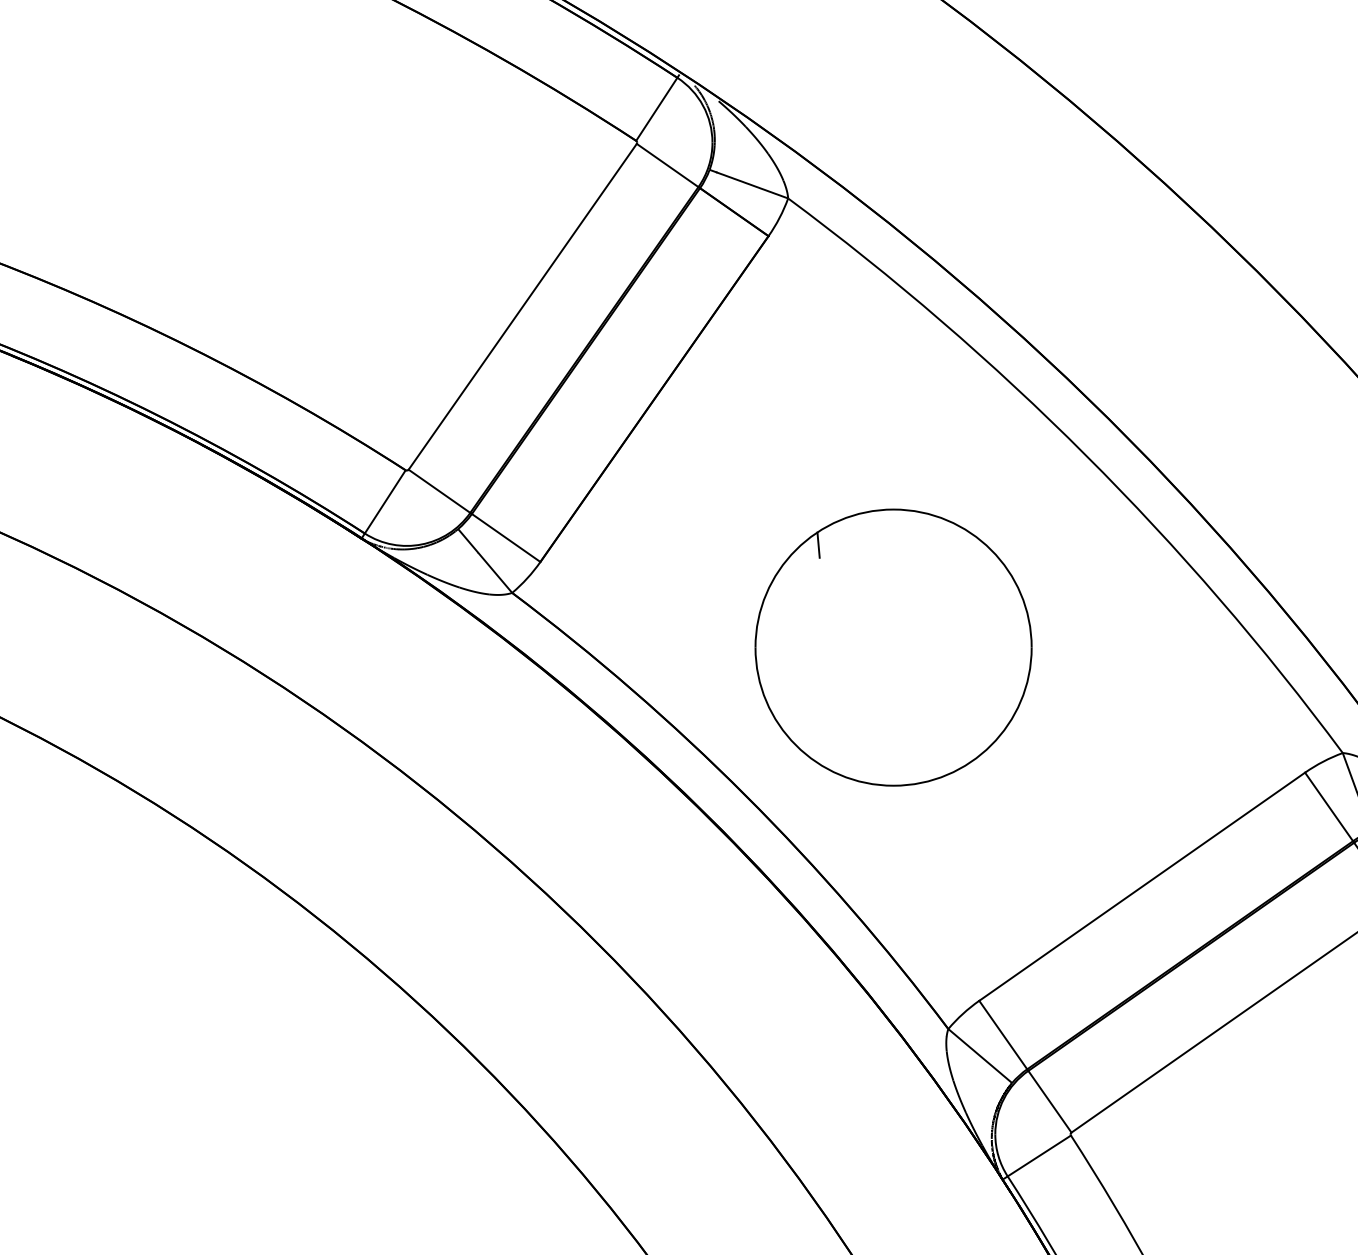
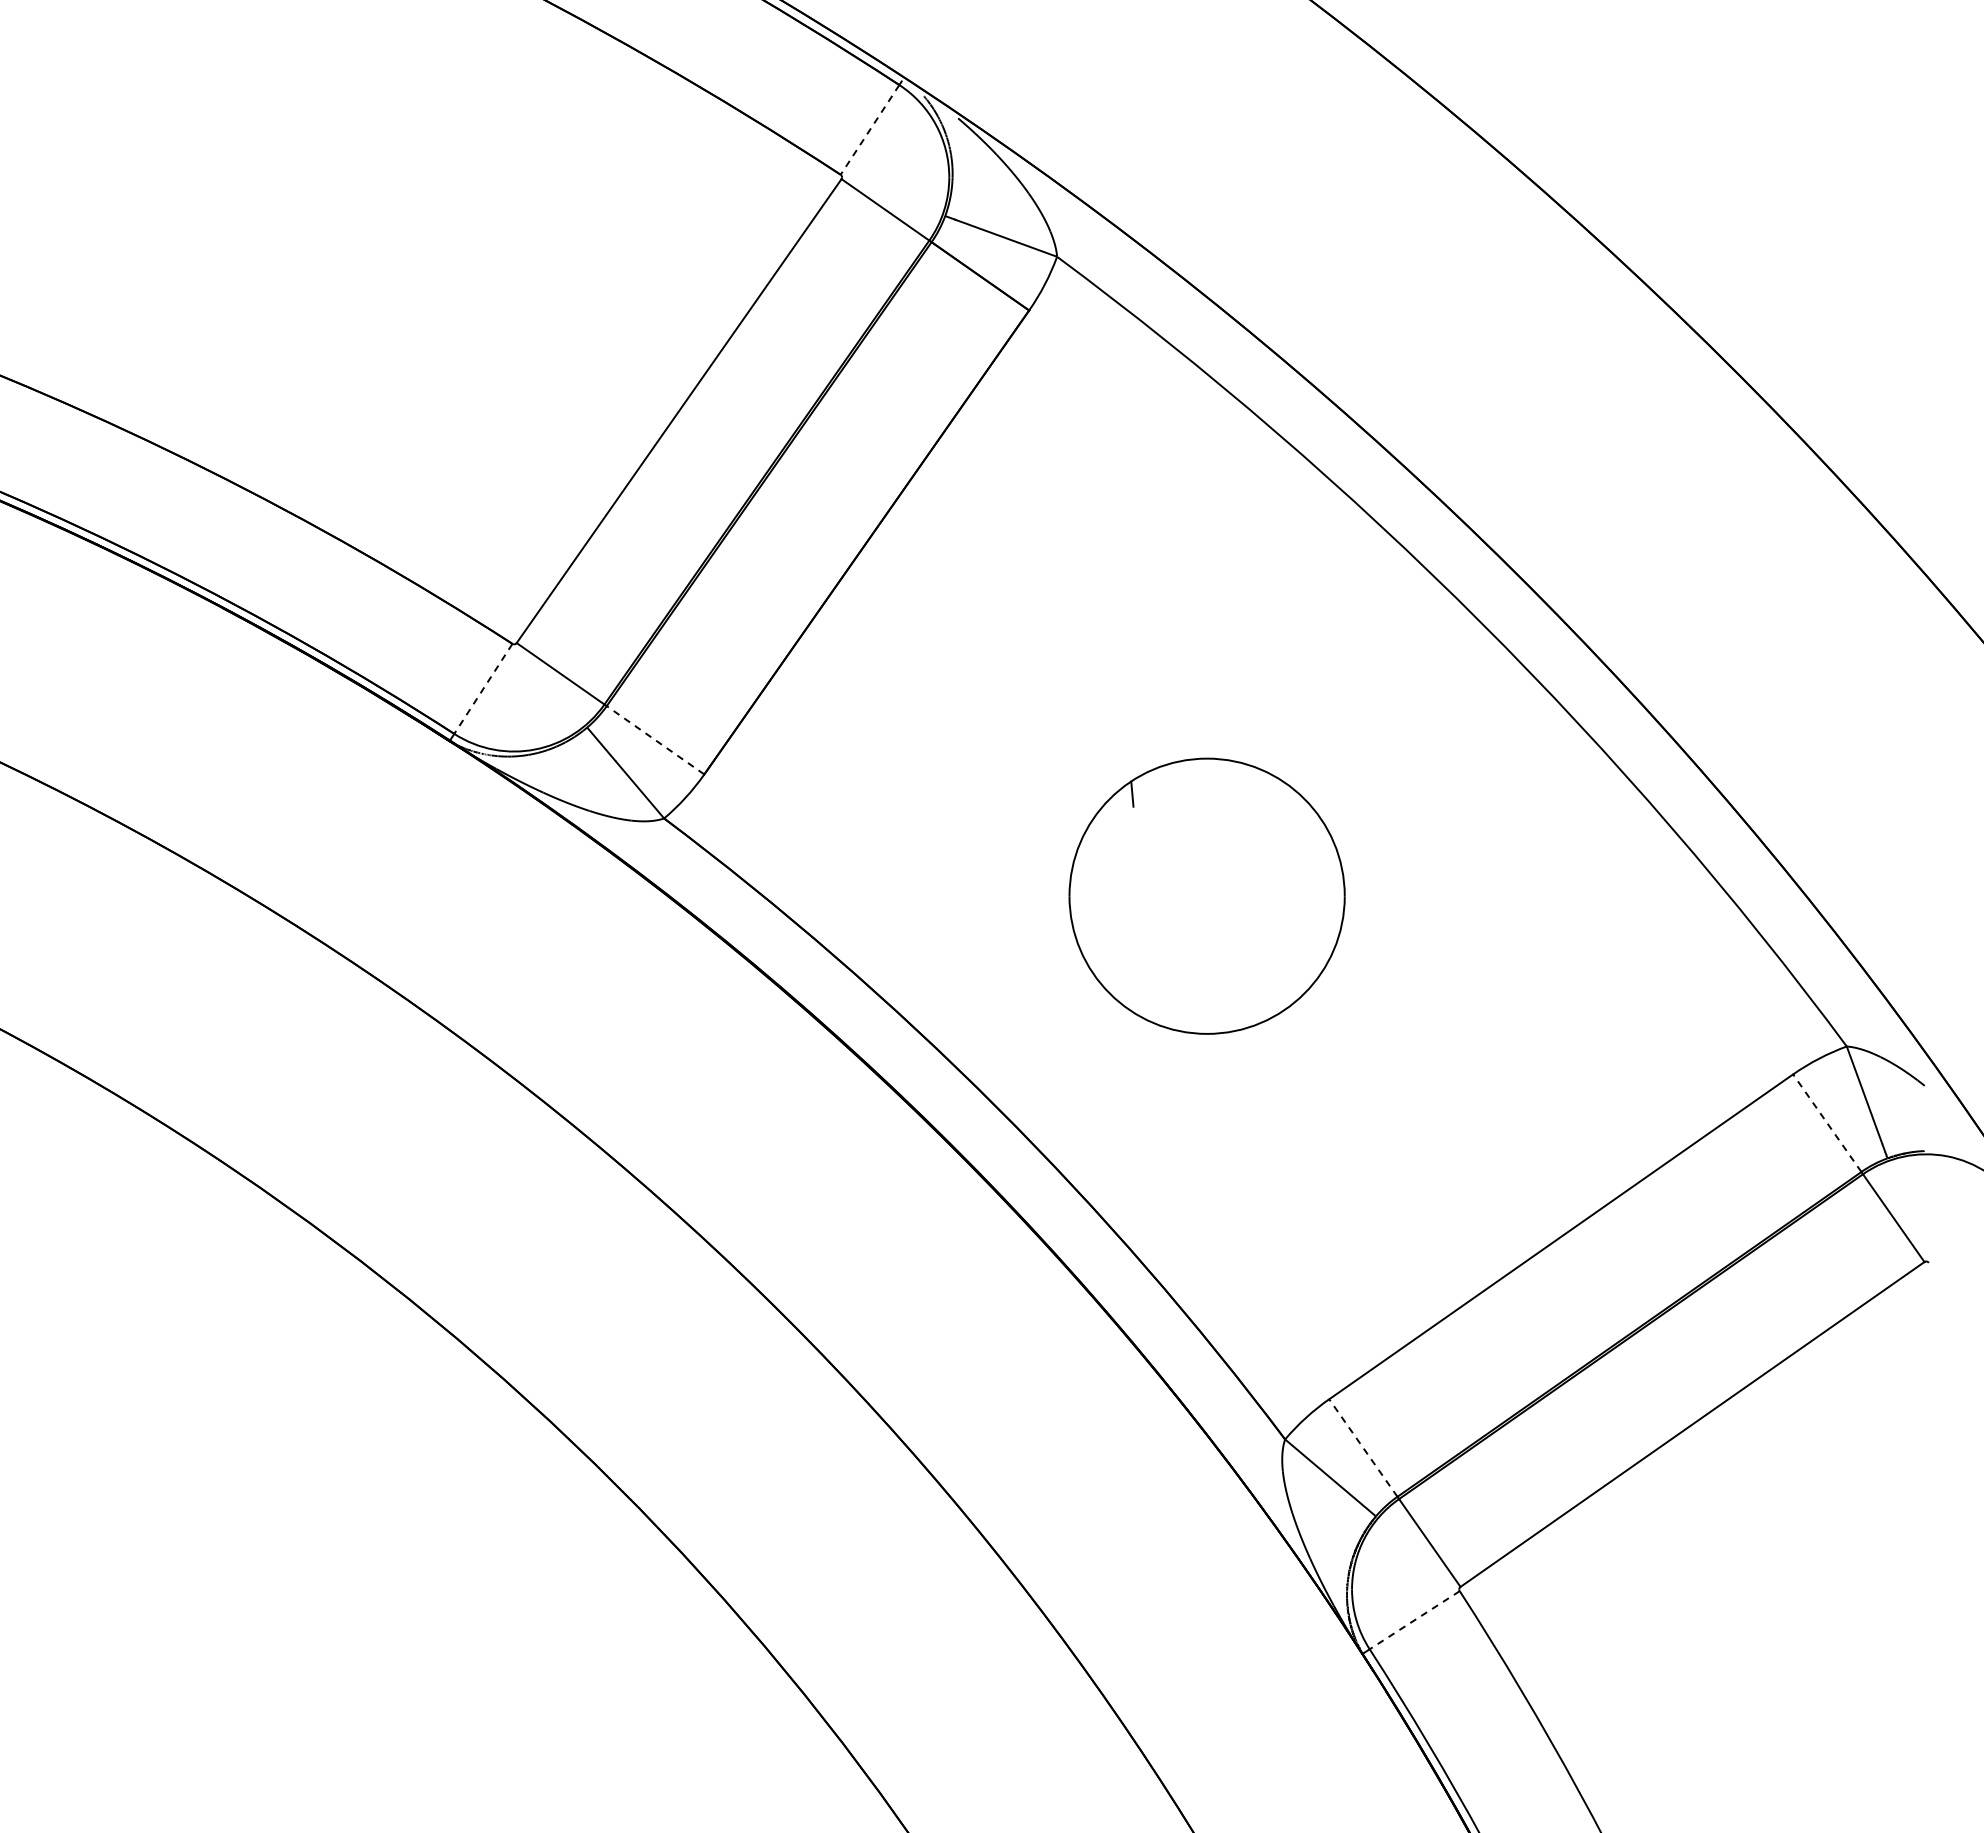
line: (657, 109) -> (870, 129), solid -> dashed
line: (385, 501) -> (483, 688), solid -> dashed
line: (506, 538) -> (655, 740), solid -> dashed
part: (893, 647) -> (1206, 895), size x0.7
line: (1329, 807) -> (1827, 1123), solid -> dashed
line: (1003, 1035) -> (1363, 1448), solid -> dashed
line: (1039, 1156) -> (1414, 1620), solid -> dashed

